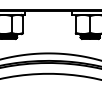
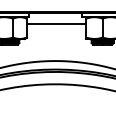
line: (49, 21) -> (56, 24), added

